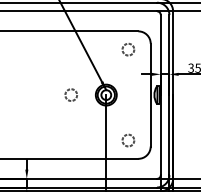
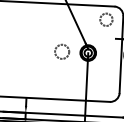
circle: (128, 49) -> (106, 19), size x1.4
circle: (70, 94) -> (61, 51), size x1.6
circle: (128, 140) -> (103, 87), removed

